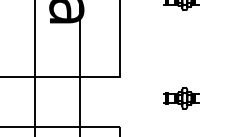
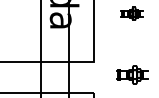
part: (180, 97) -> (131, 74), size x1.4

